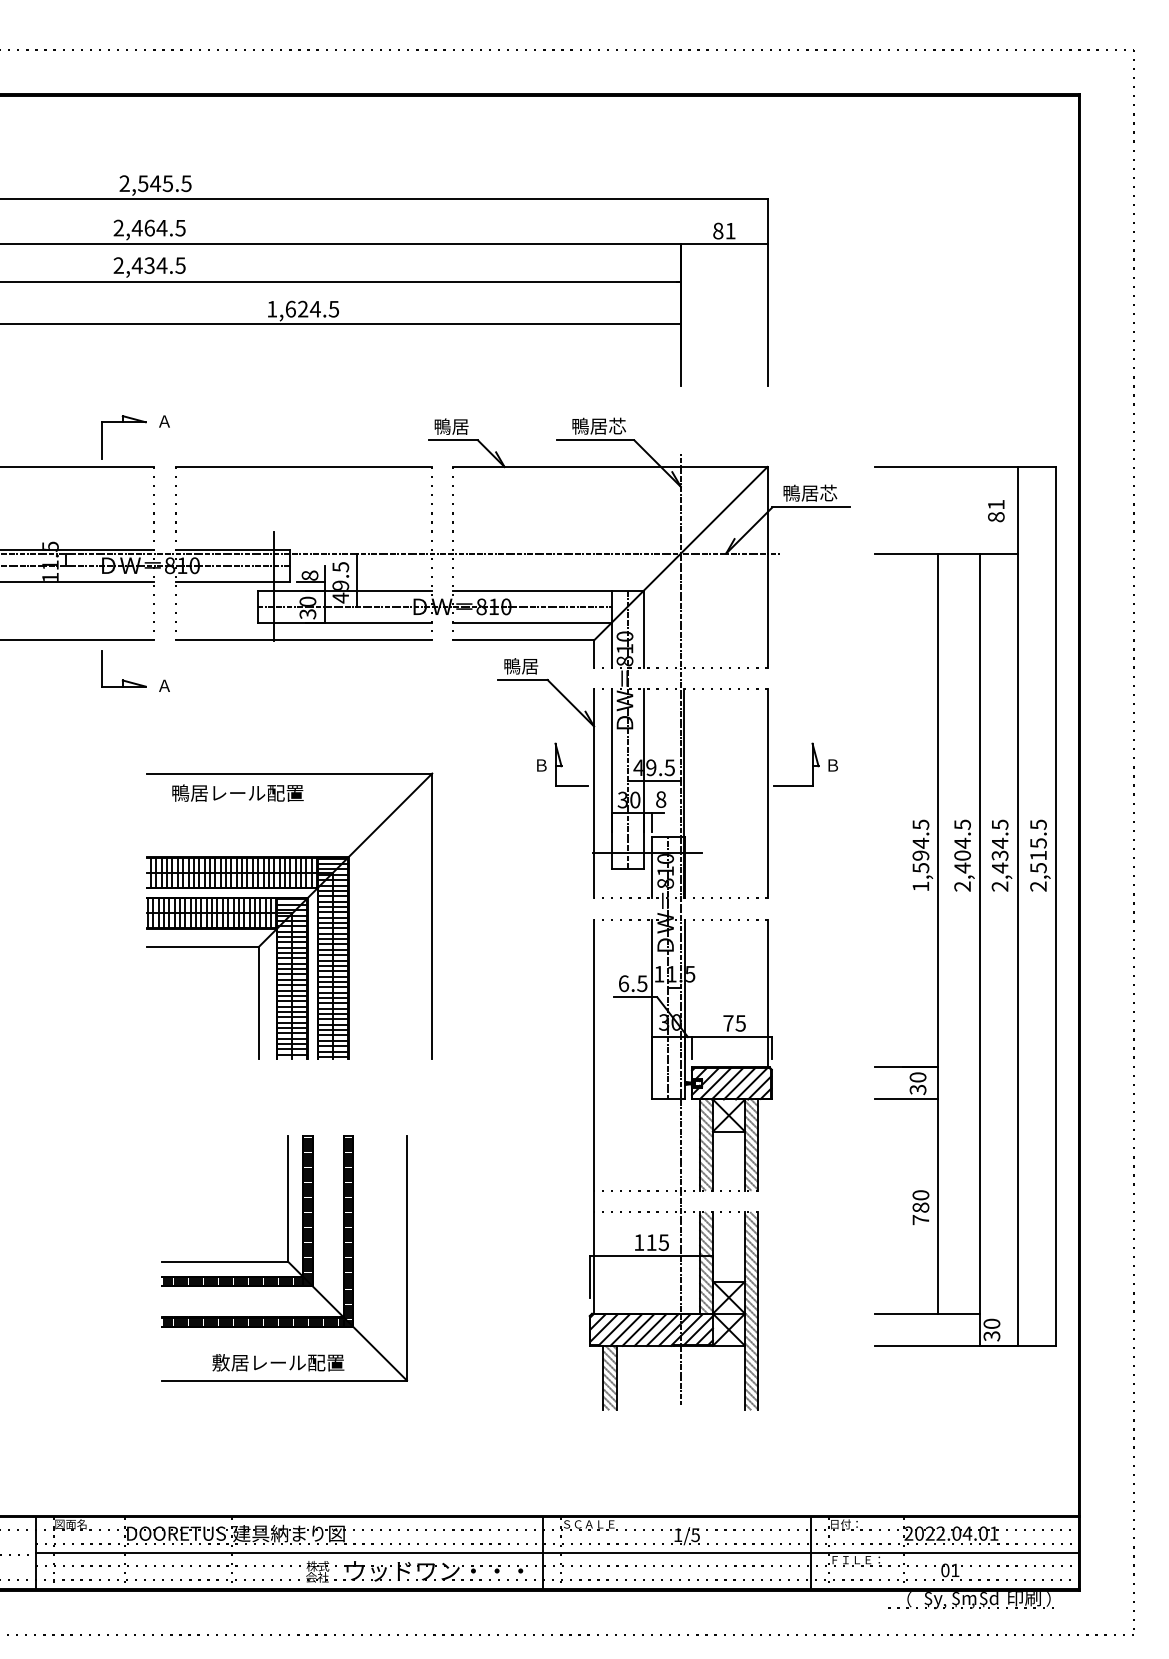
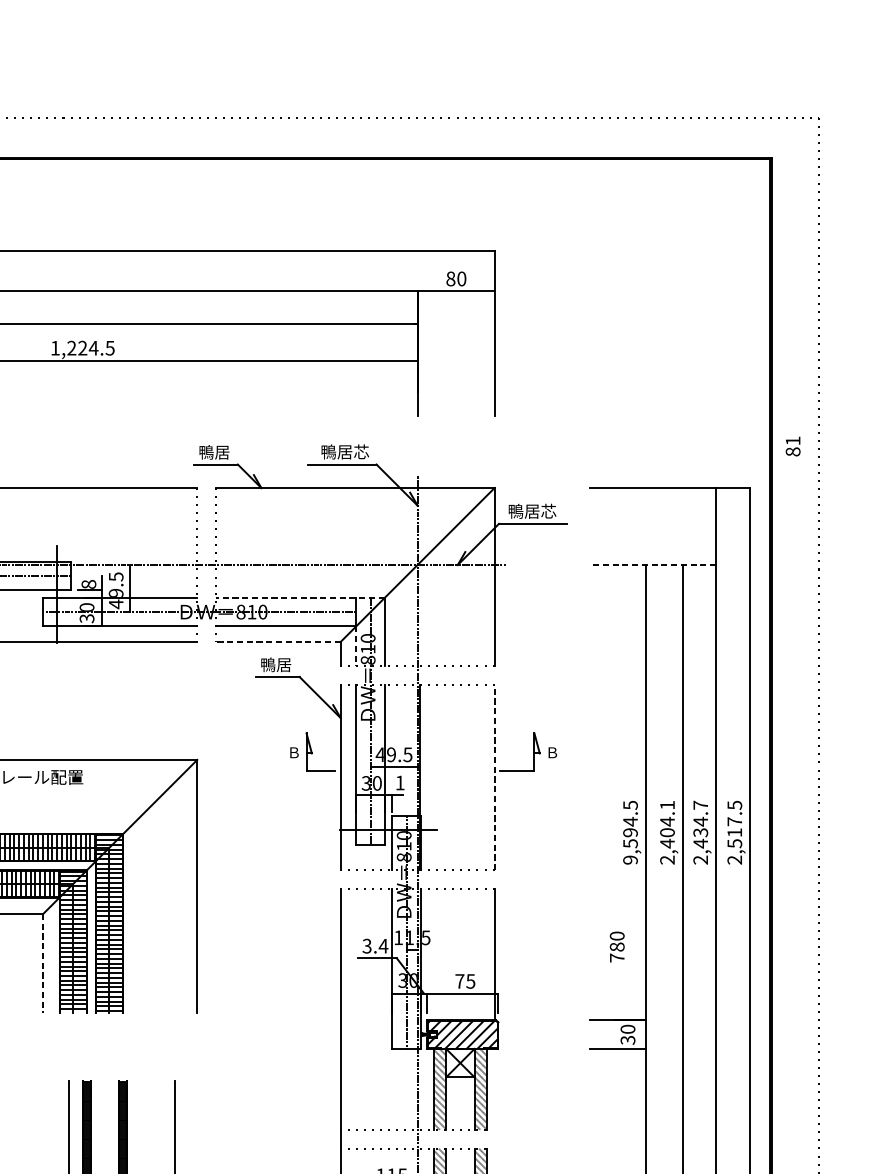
text: (730, 230) -> (461, 278), 81 -> 80
text: (290, 308) -> (71, 347), 1,624.5 -> 1,224.5
text: (996, 511) -> (793, 446), moved
line: (946, 553) -> (653, 564), solid -> dashed
line: (547, 590) -> (299, 597), solid -> dashed
line: (523, 640) -> (278, 641), solid -> dashed
line: (611, 645) -> (356, 646), solid -> dashed
line: (767, 793) -> (494, 777), solid -> dashed
text: (661, 799) -> (400, 782), 8 -> 1
text: (962, 824) -> (667, 805), 2,404.5 -> 2,404.1
text: (1000, 824) -> (701, 805), 2,434.5 -> 2,434.7
text: (1038, 843) -> (734, 821), 2,515.5 -> 2,517.5
text: (920, 886) -> (630, 860), 1,594.5 -> 9,594.5
text: (632, 983) -> (374, 946), 6.5 -> 3.4
line: (258, 1003) -> (43, 963), solid -> dashed
text: (920, 1207) -> (616, 946), moved

